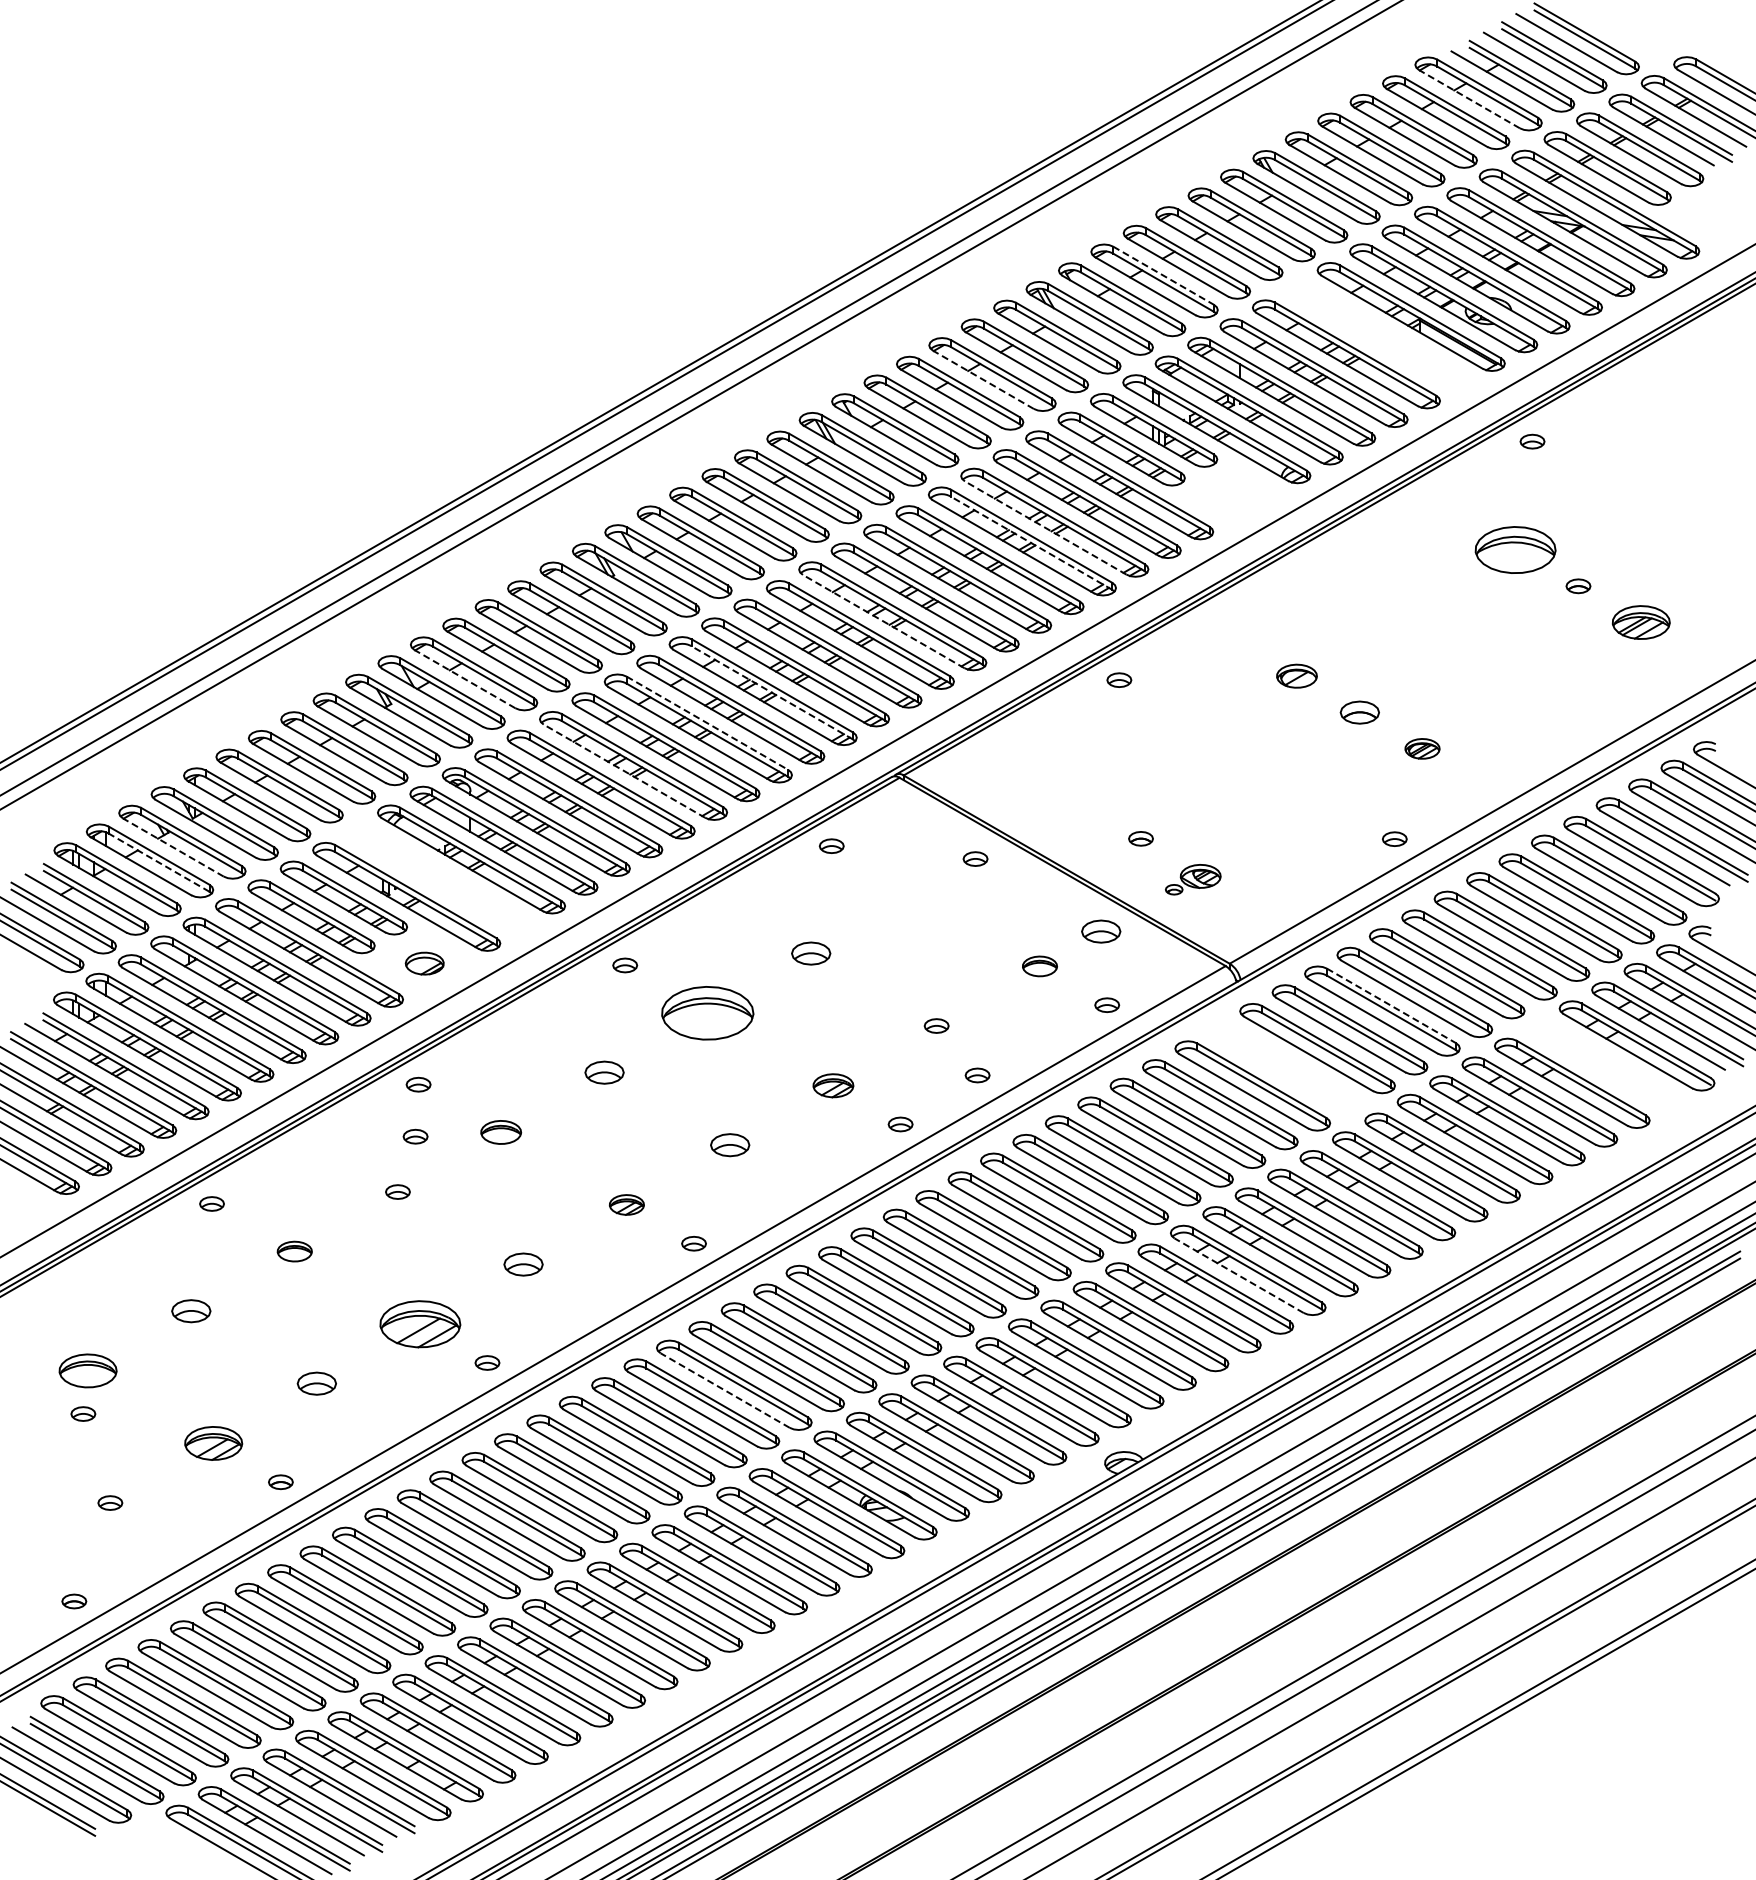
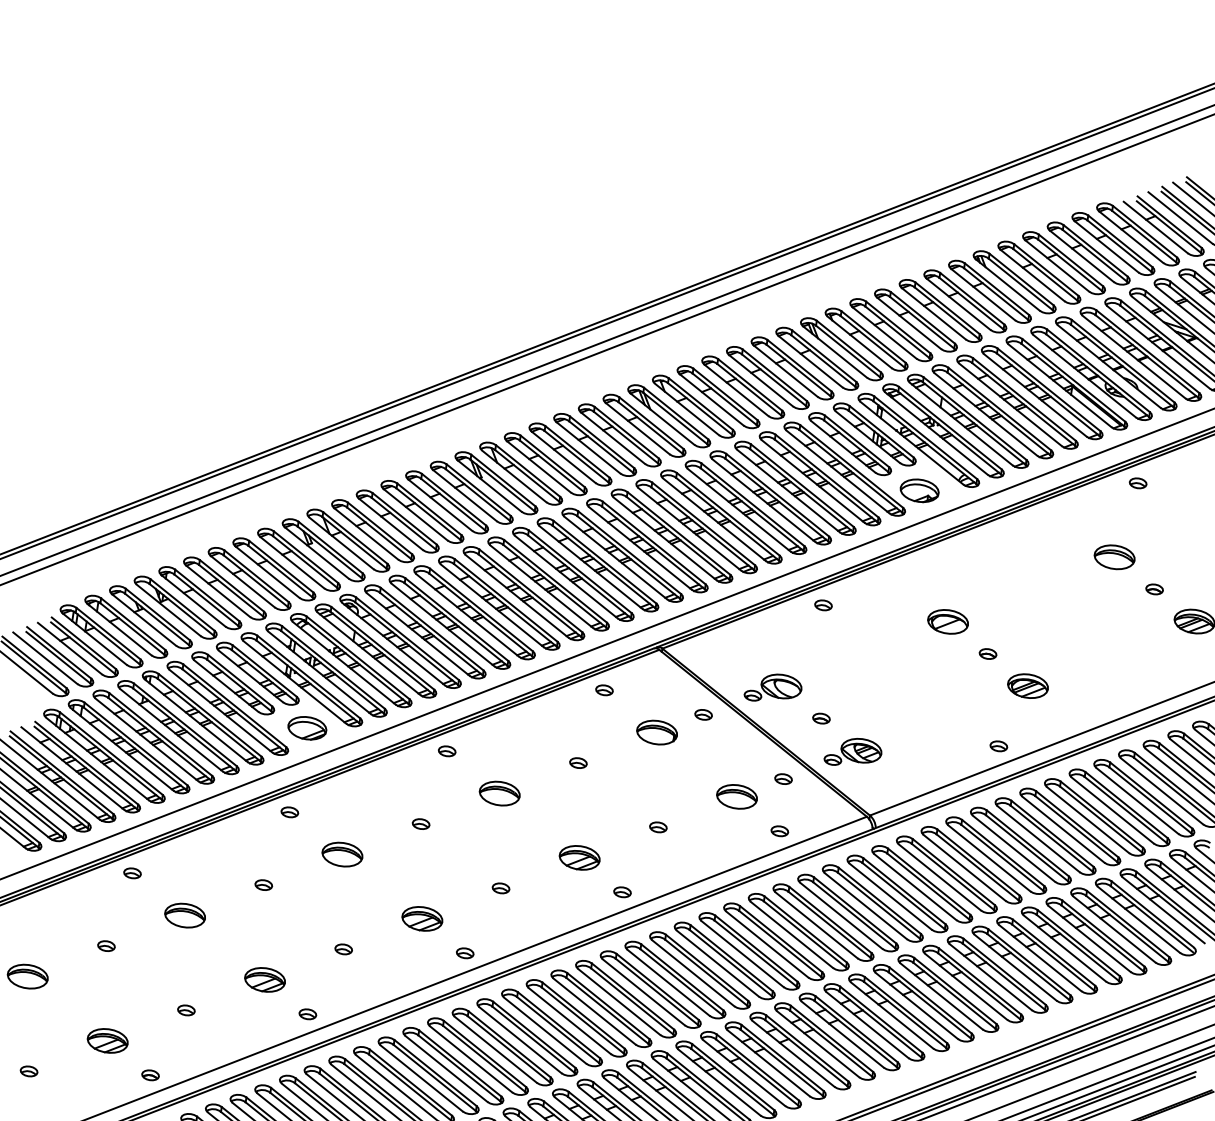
line: (1469, 98) -> (1131, 236), dashed -> solid
line: (1164, 276) -> (898, 328), dashed -> solid
part: (1378, 335) -> (1041, 392), added
line: (982, 379) -> (760, 380), dashed -> solid
part: (1228, 498) -> (919, 490), added
line: (1045, 527) -> (788, 490), dashed -> solid
line: (1031, 542) -> (776, 499), dashed -> solid
part: (1515, 549) -> (1114, 556), size x0.71
line: (883, 621) -> (664, 538), dashed -> solid
part: (1296, 675) -> (947, 621), size x1.43
line: (464, 678) -> (365, 533), dashed -> solid
line: (771, 692) -> (578, 576), dashed -> solid
part: (1359, 712) -> (987, 653), size x0.62
line: (707, 723) -> (530, 591), dashed -> solid
part: (1422, 748) -> (1028, 685), size x1.67
line: (624, 770) -> (467, 614), dashed -> solid
part: (1067, 807) -> (773, 688), added
line: (172, 847) -> (143, 619), dashed -> solid
line: (158, 862) -> (132, 628), dashed -> solid
part: (438, 878) -> (326, 670), added
part: (1193, 879) -> (853, 752), size x1.43
part: (914, 893) -> (657, 732), added
part: (1100, 931) -> (783, 779), size x0.62
part: (810, 953) -> (578, 763), size x0.62
part: (424, 963) -> (307, 728), size x1.43
part: (1039, 966) -> (736, 796), size x1.67
line: (1391, 1005) -> (978, 862), dashed -> solid
part: (707, 1012) -> (499, 793), size x0.62
part: (1604, 1064) -> (1121, 926), added
part: (1285, 1066) -> (897, 893), added
part: (604, 1072) -> (421, 823), size x0.62
part: (977, 1075) -> (681, 866), removed
part: (833, 1085) -> (579, 857), size x1.43
part: (500, 1132) -> (341, 854), size x1.43
part: (415, 1136) -> (282, 848), removed
part: (729, 1145) -> (500, 888), size x0.62
part: (626, 1204) -> (422, 918), size x1.67
part: (294, 1251) -> (185, 915), size x1.67
part: (523, 1264) -> (343, 949), size x0.62
line: (1239, 1275) -> (843, 1034), dashed -> solid
part: (191, 1311) -> (106, 946), size x0.62
part: (419, 1323) -> (264, 979), size x0.71
part: (316, 1383) -> (186, 1010), size x0.62
line: (725, 1390) -> (471, 1059), dashed -> solid
part: (83, 1413) -> (20, 1005), removed

